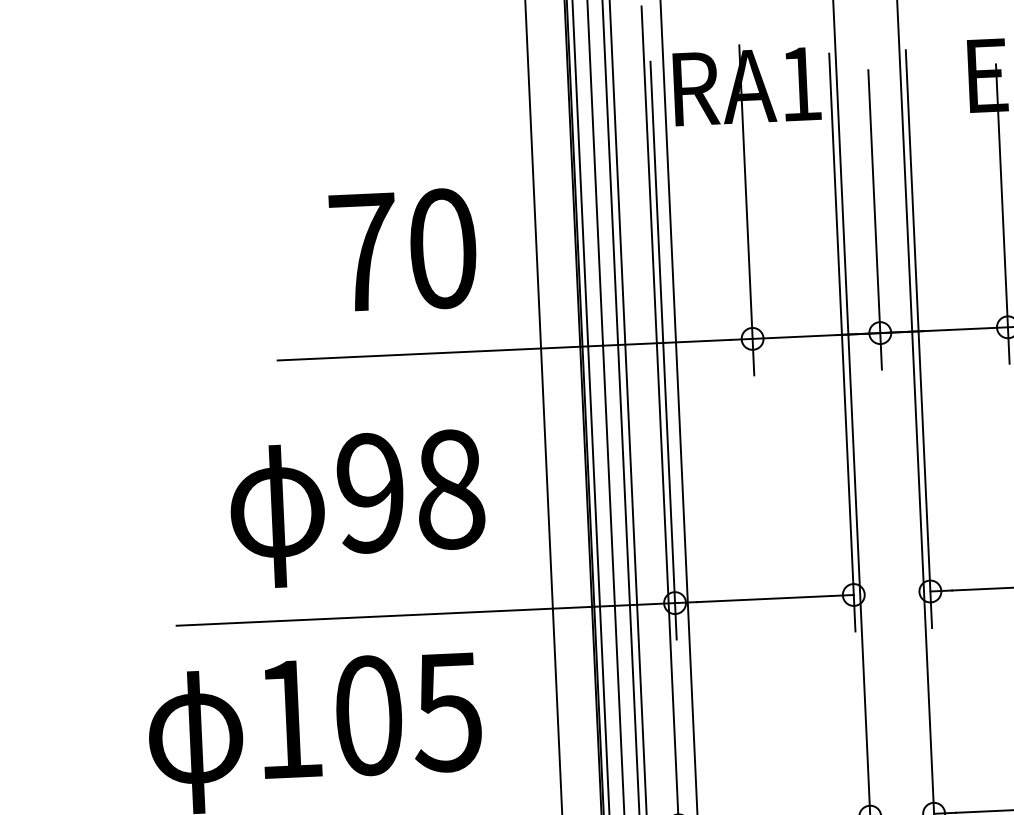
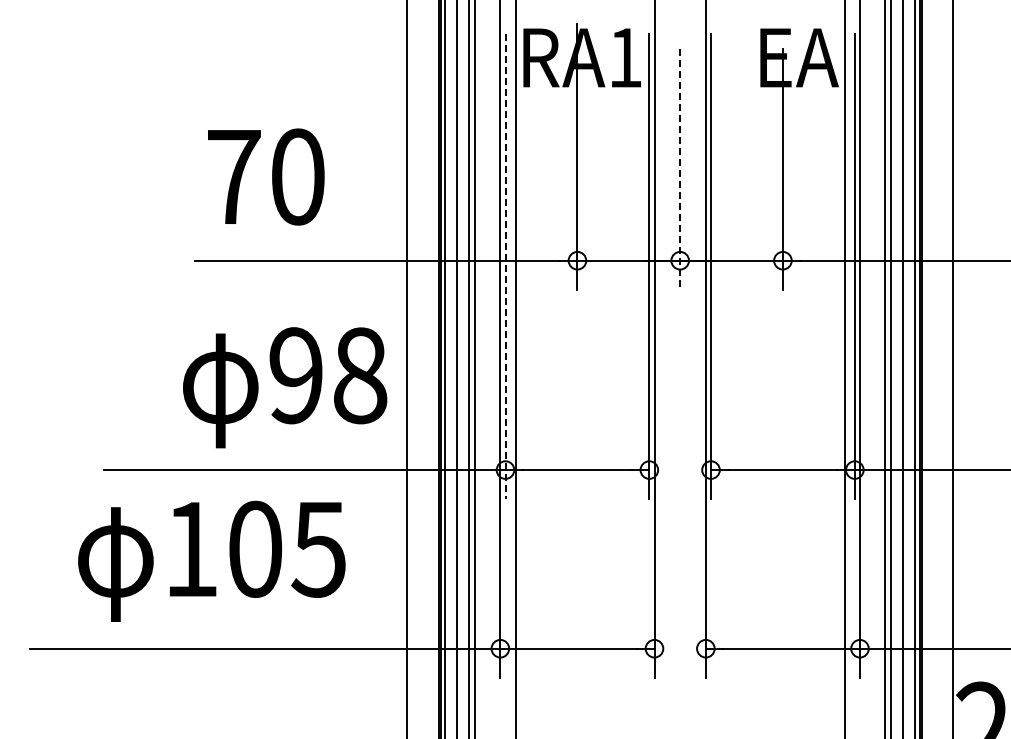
line: (875, 220) -> (680, 170), solid -> dashed
text: (403, 249) -> (266, 176), moved
line: (663, 351) -> (505, 267), solid -> dashed
text: (358, 508) -> (285, 387), moved

